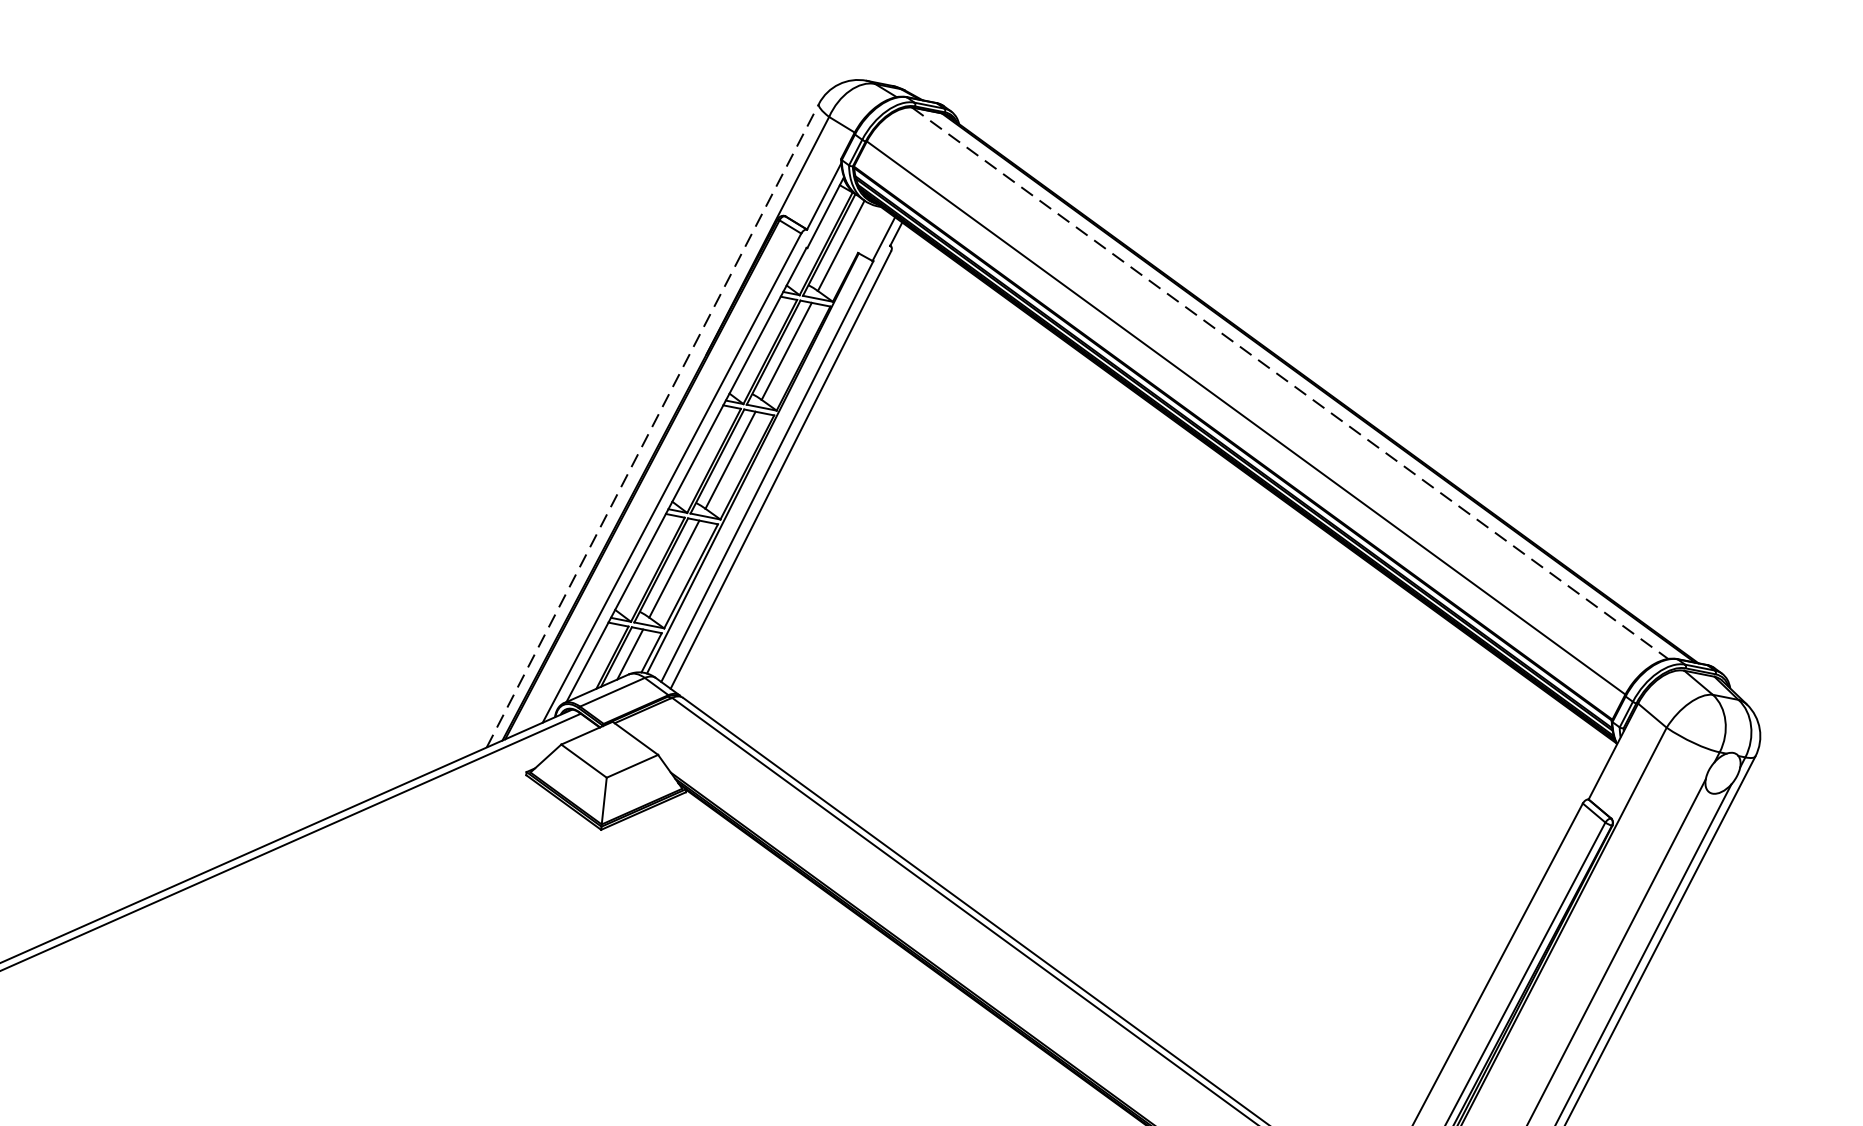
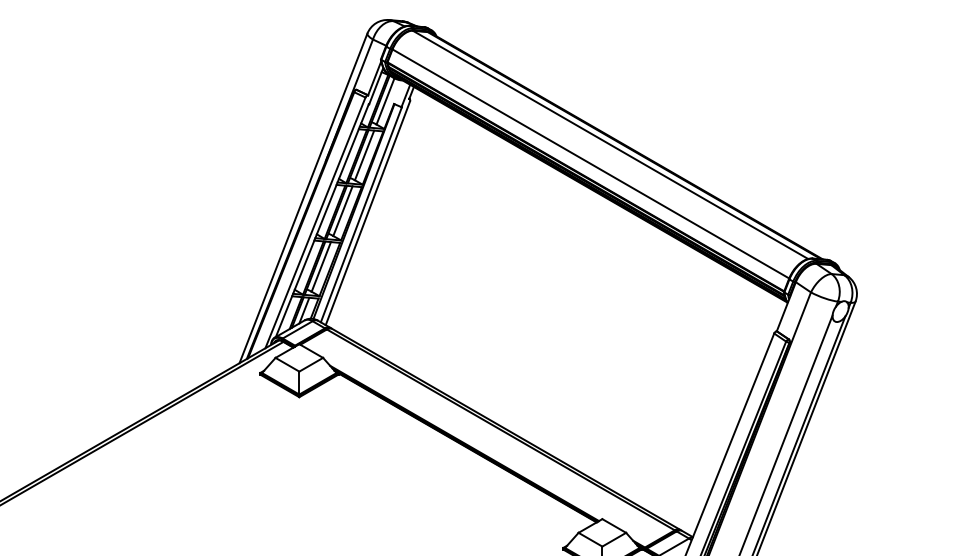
line: (1290, 384) -> (610, 145), dashed -> solid
line: (652, 425) -> (303, 198), dashed -> solid

